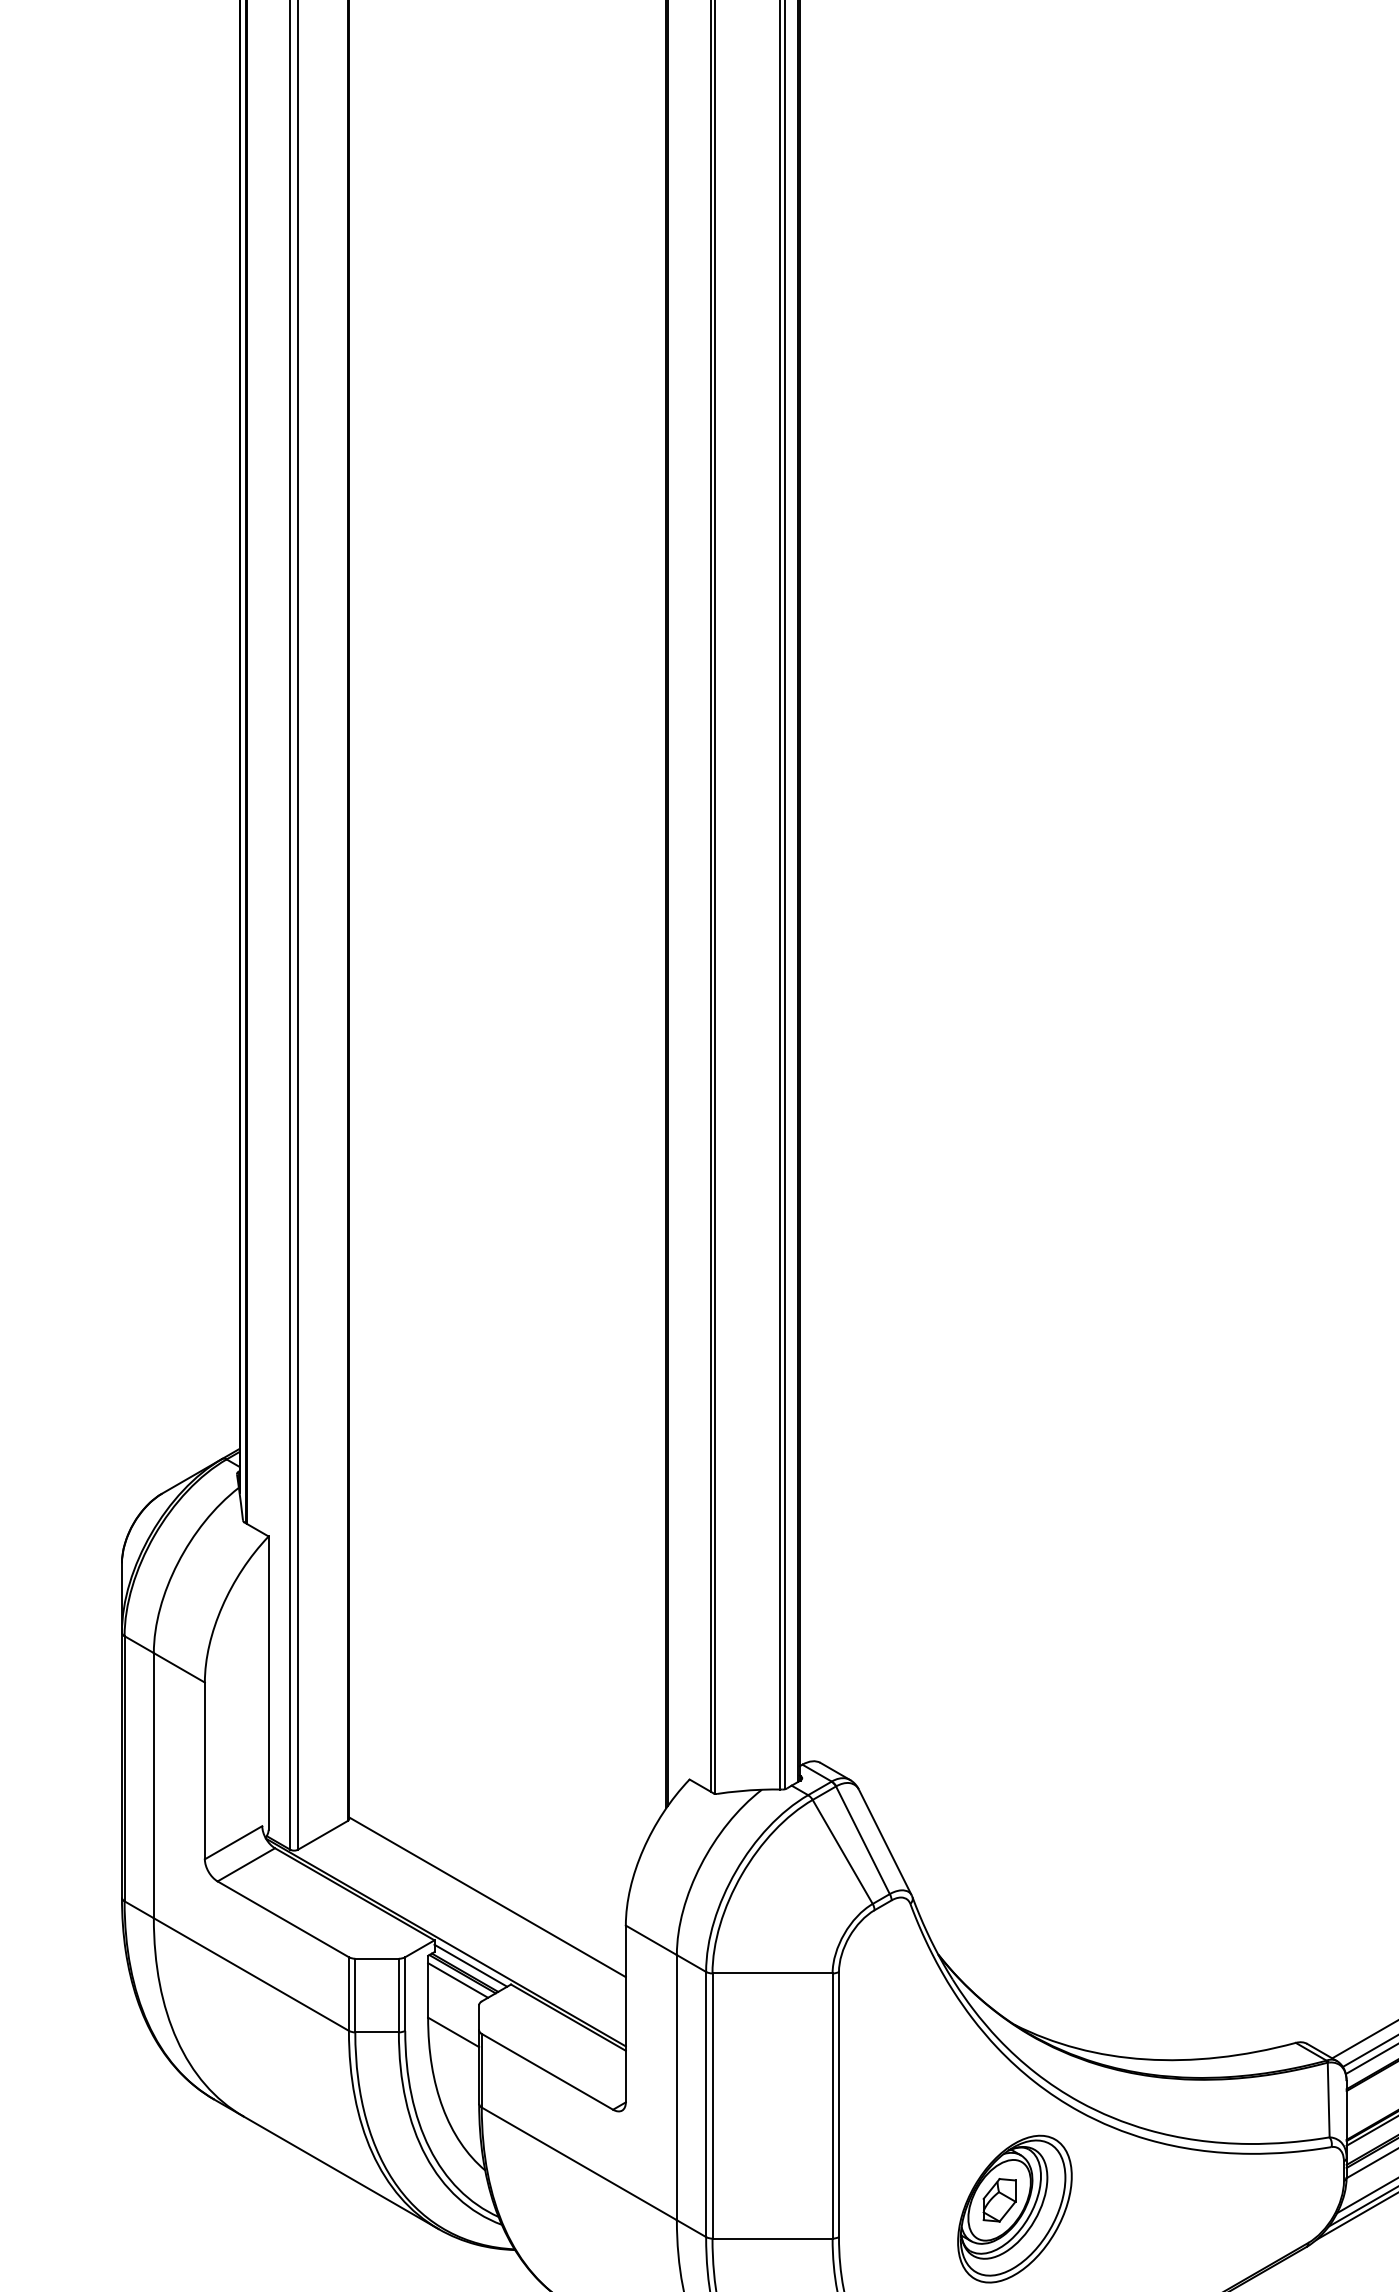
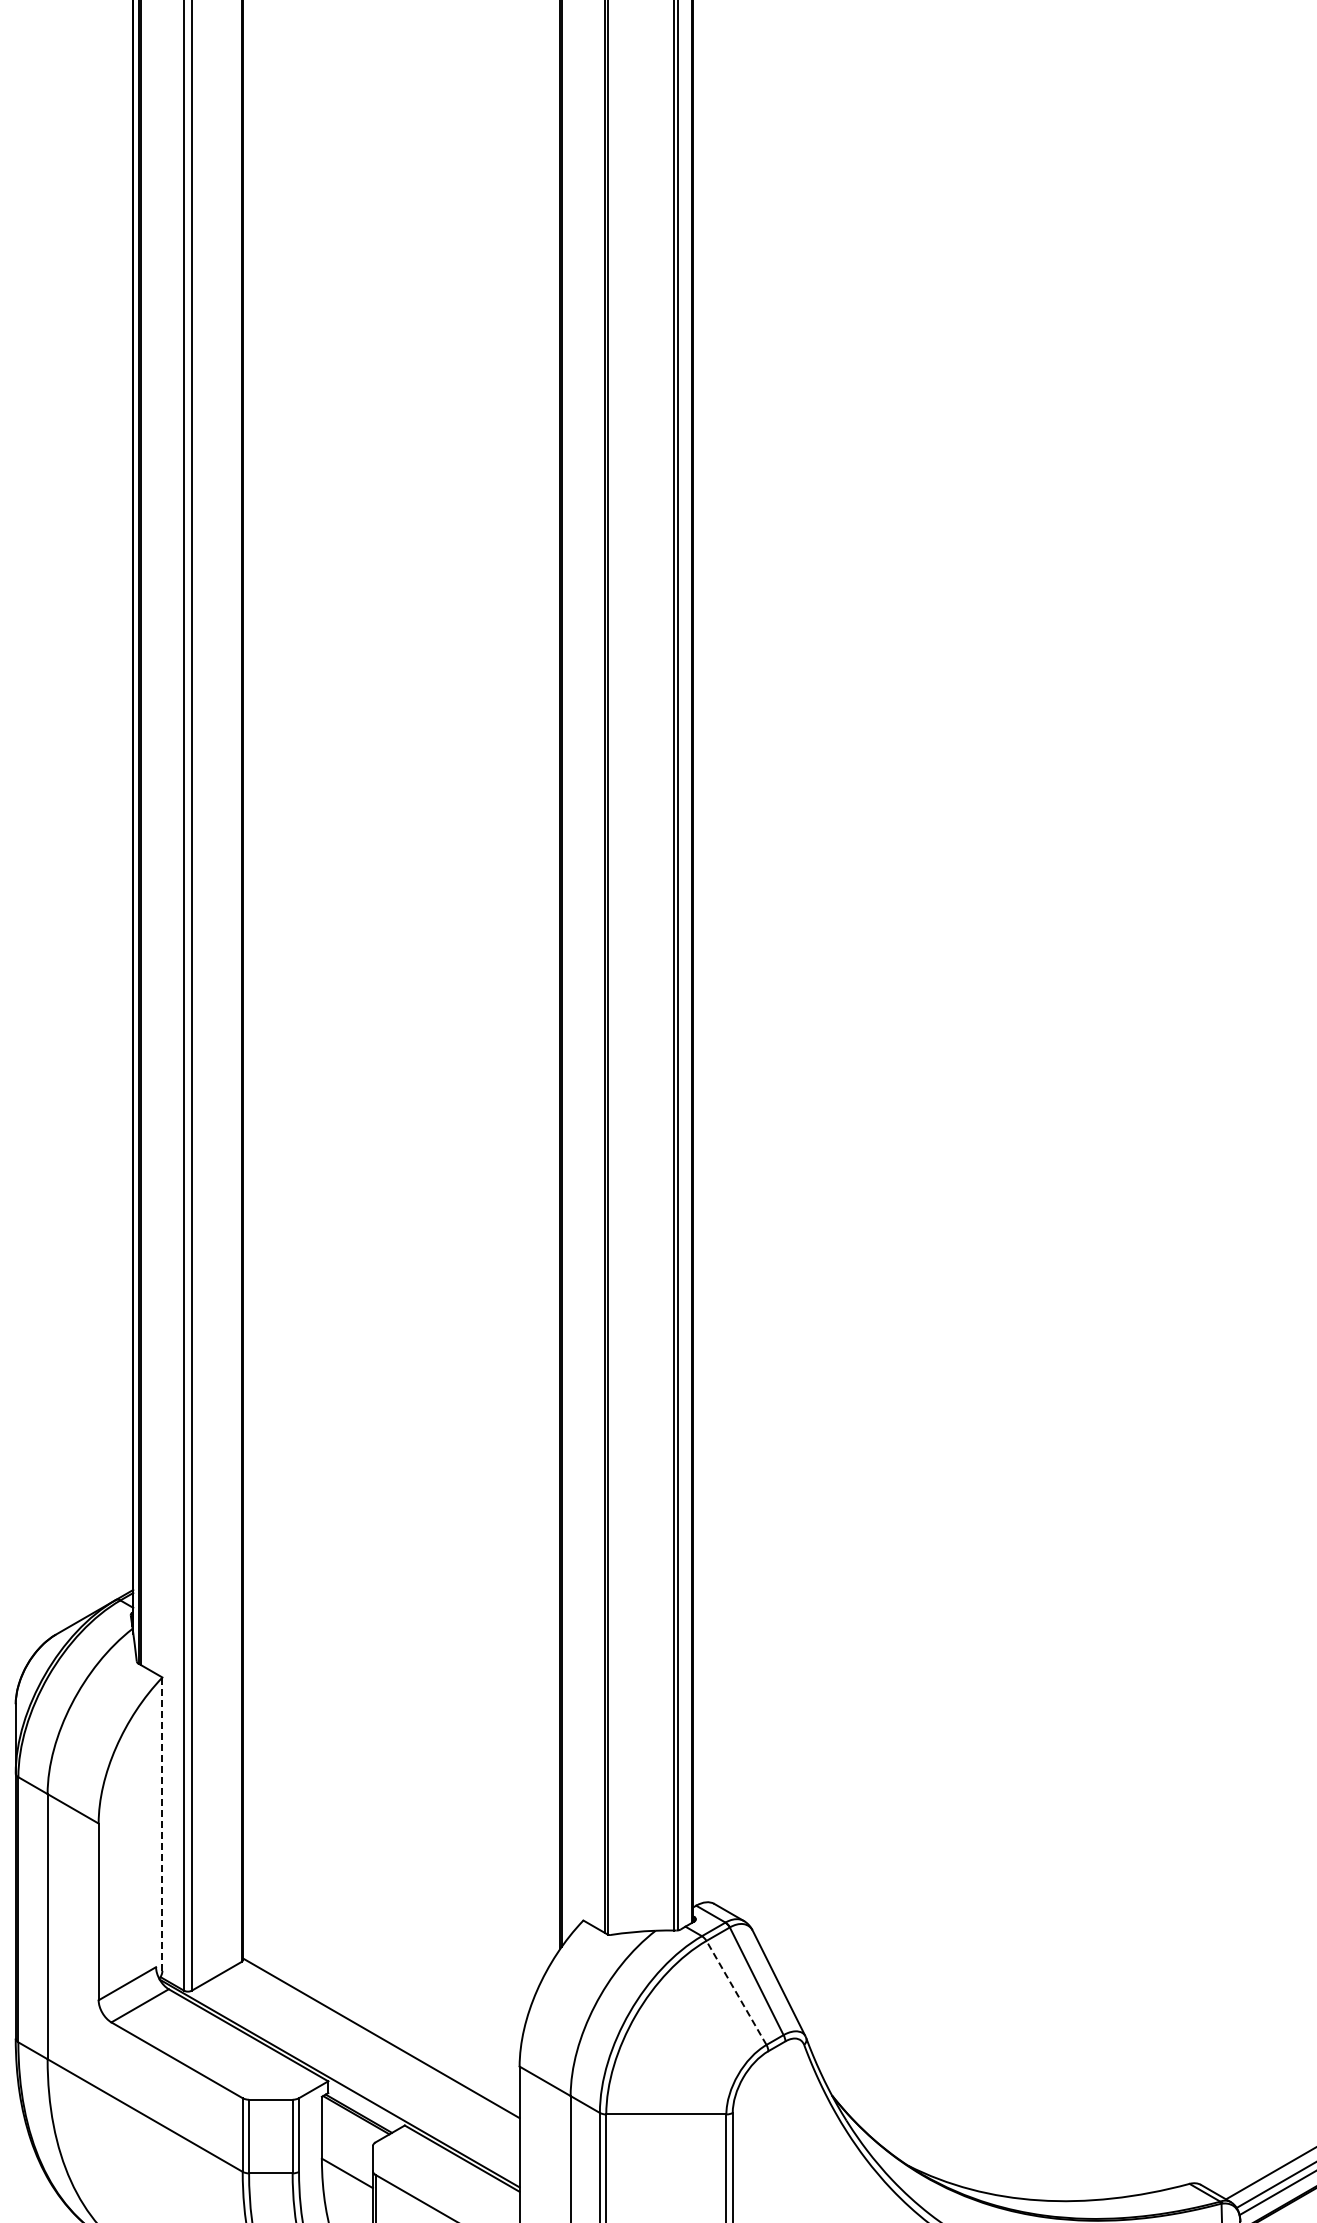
line: (268, 1683) -> (162, 1824), solid -> dashed
line: (842, 1851) -> (736, 1992), solid -> dashed
line: (470, 1965) -> (364, 2106), removed
line: (458, 1980) -> (352, 2121), removed

